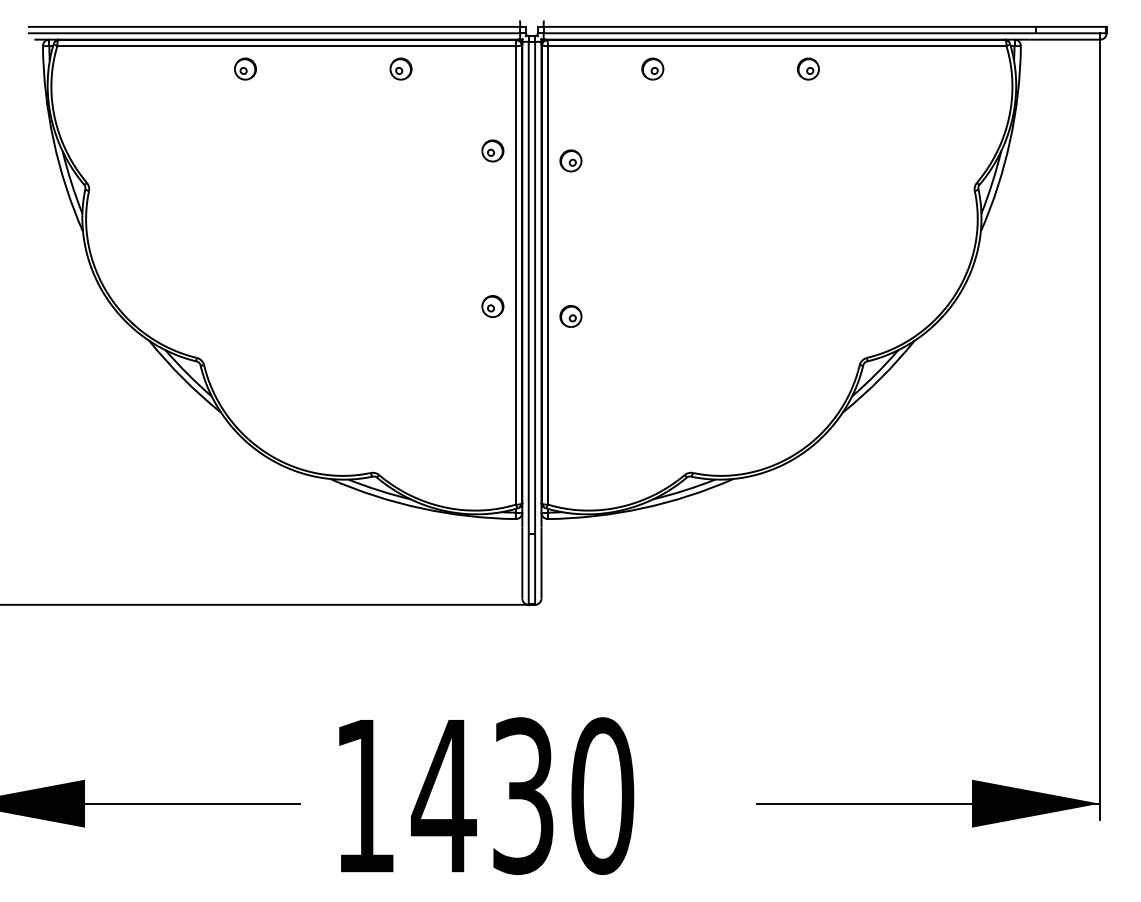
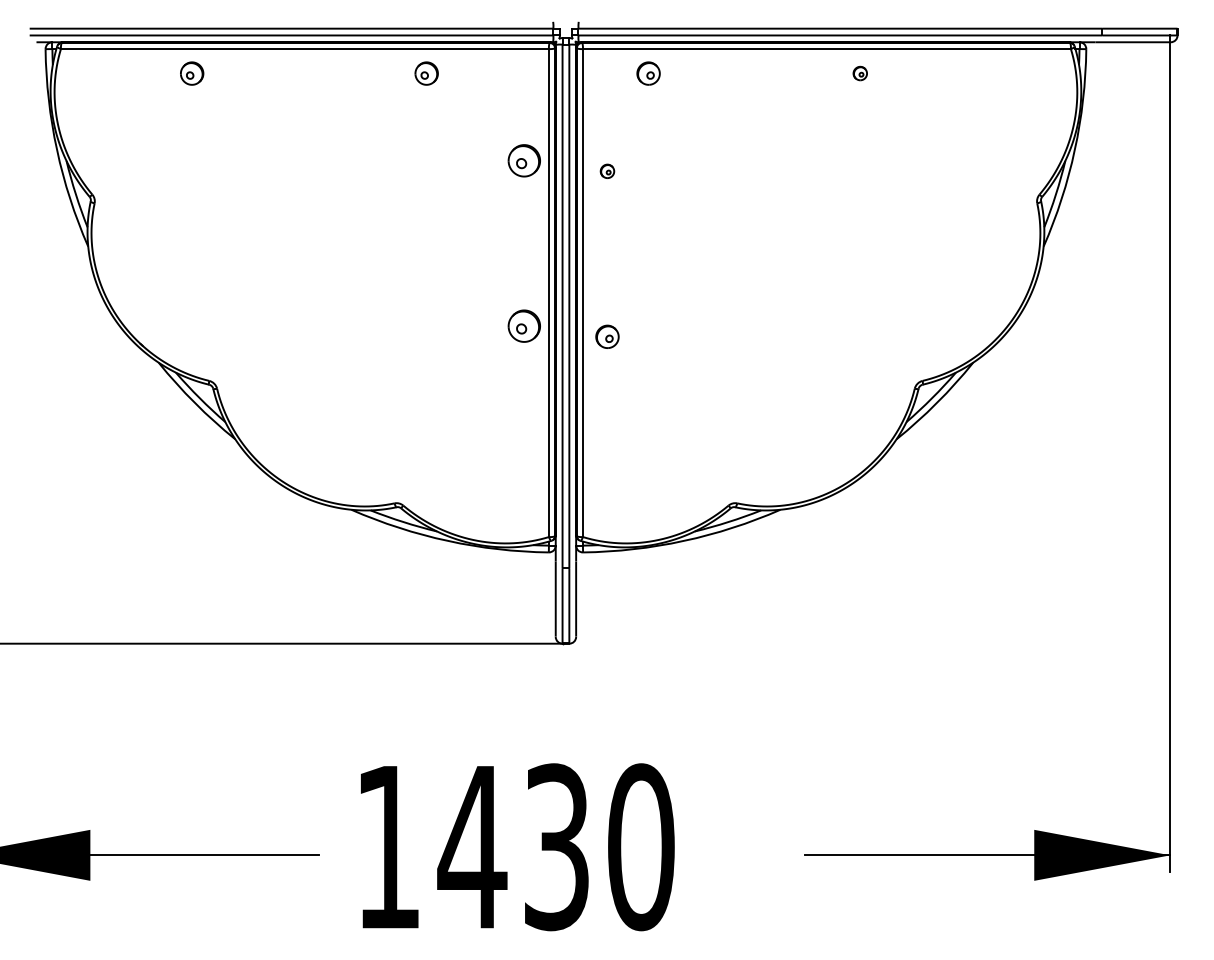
part: (245, 69) -> (192, 73), moved
part: (652, 69) -> (648, 73), moved
part: (808, 69) -> (860, 73), size x0.6
part: (492, 150) -> (524, 160), size x1.4
part: (570, 161) -> (607, 171), size x0.6
part: (492, 306) -> (524, 326), size x1.4

